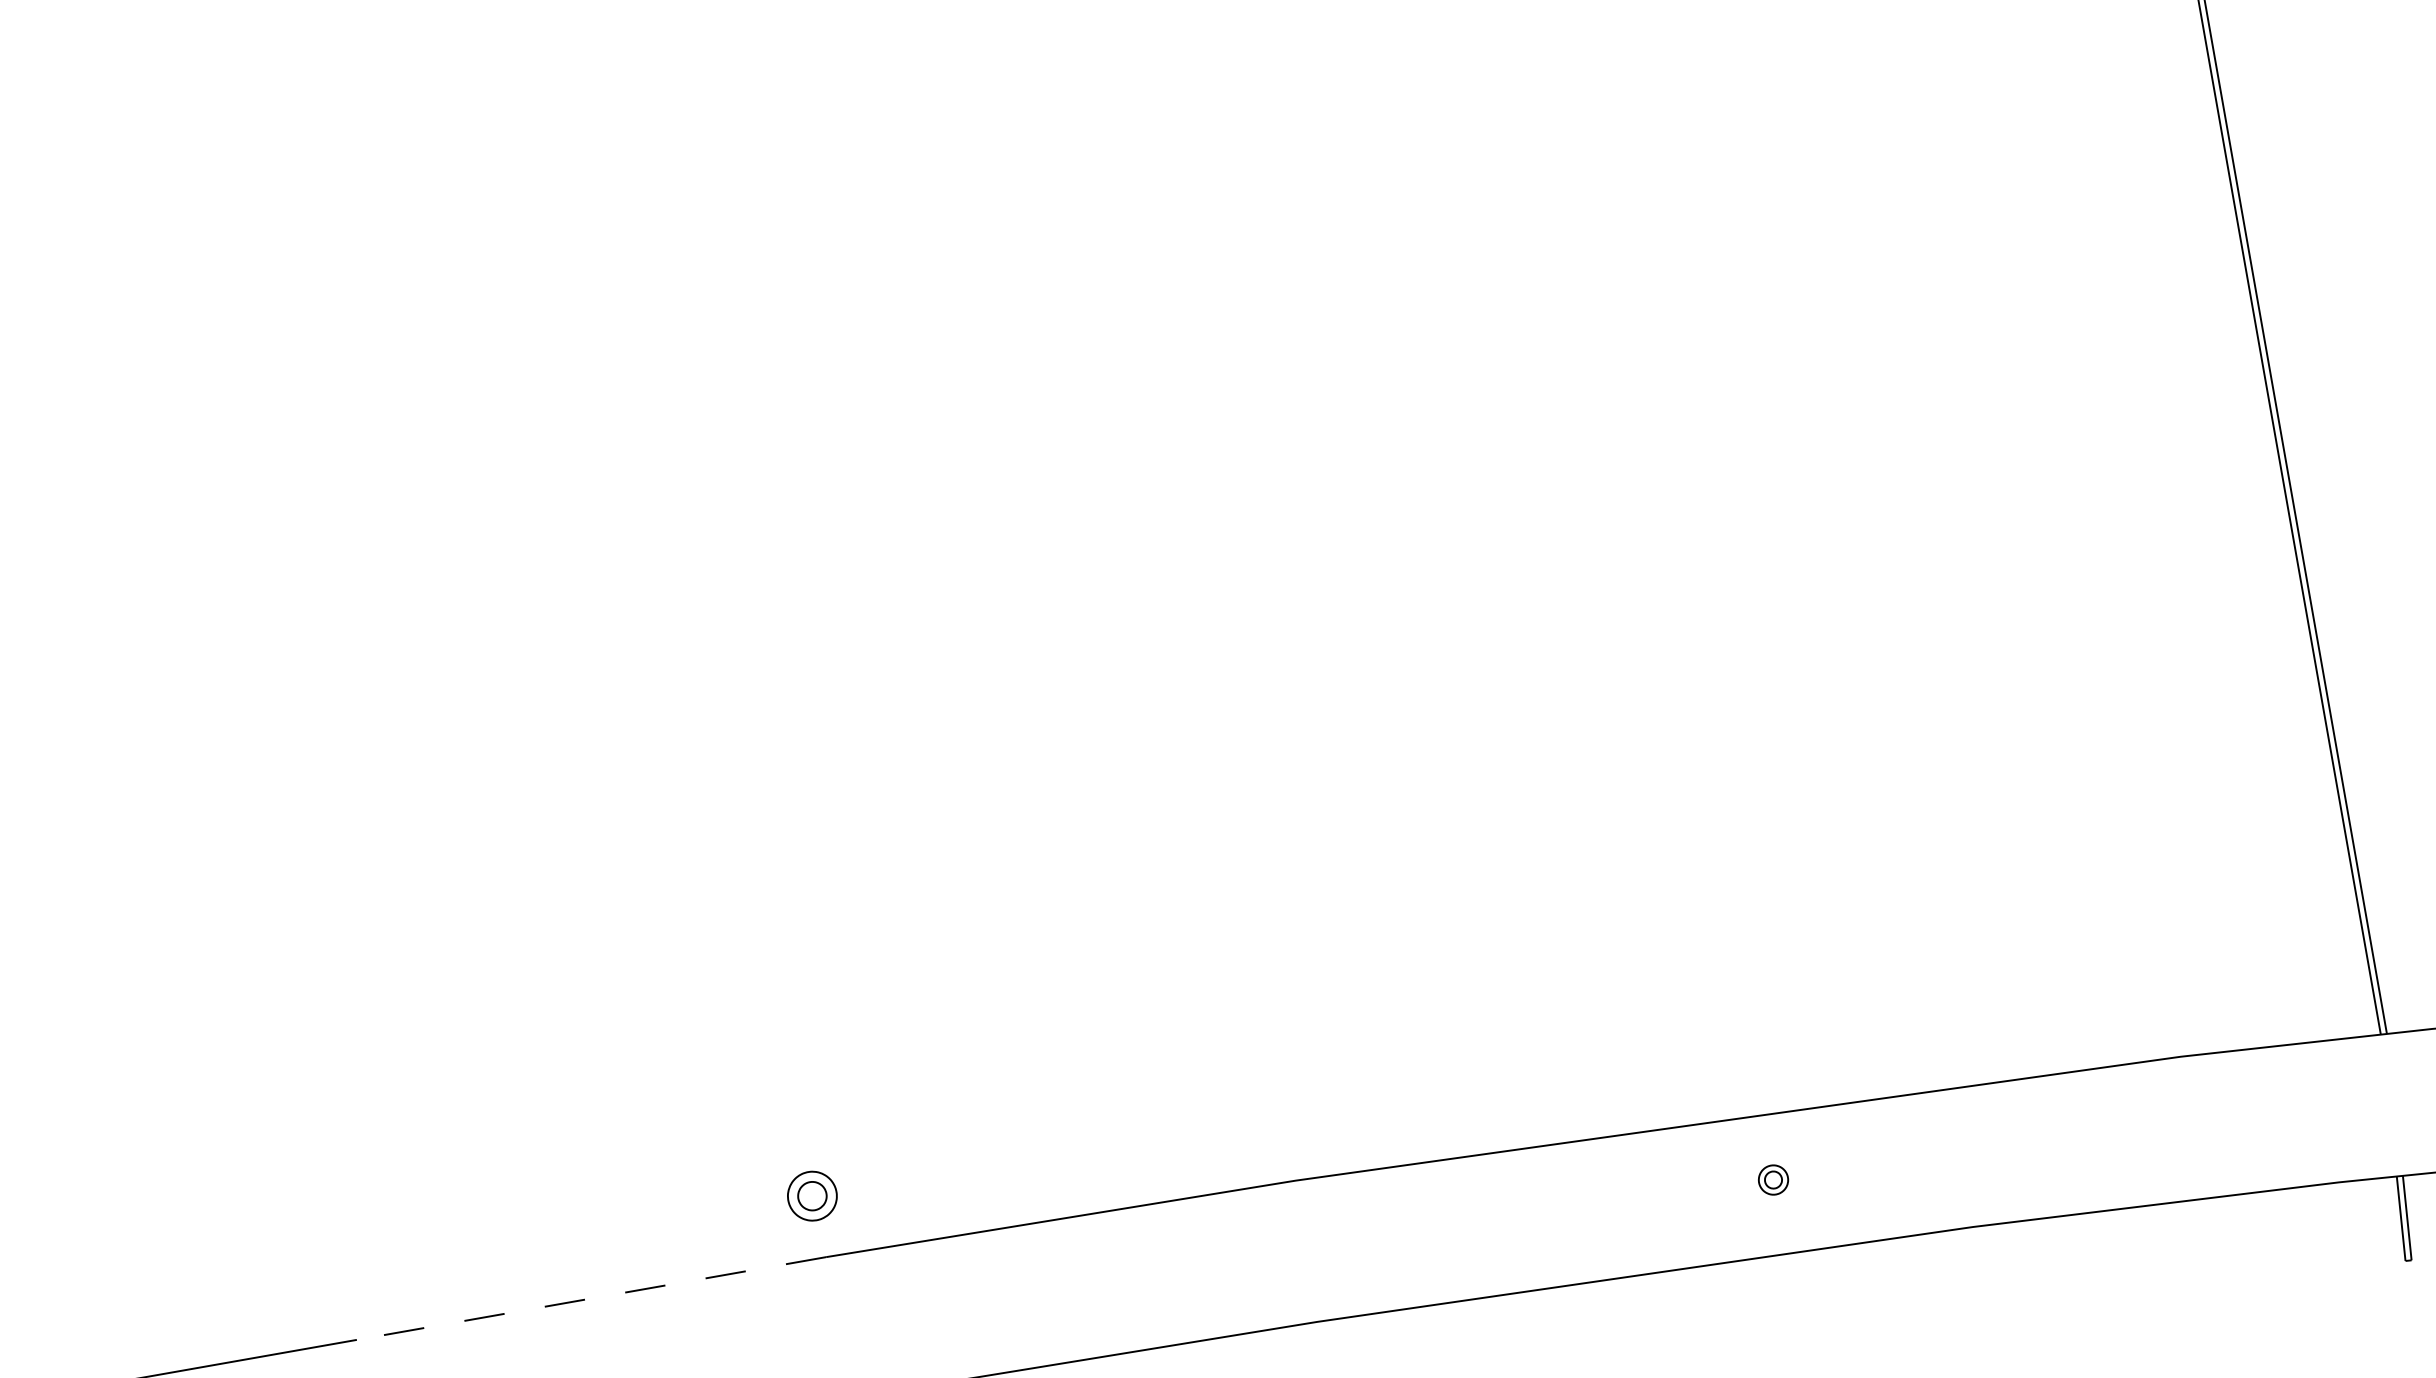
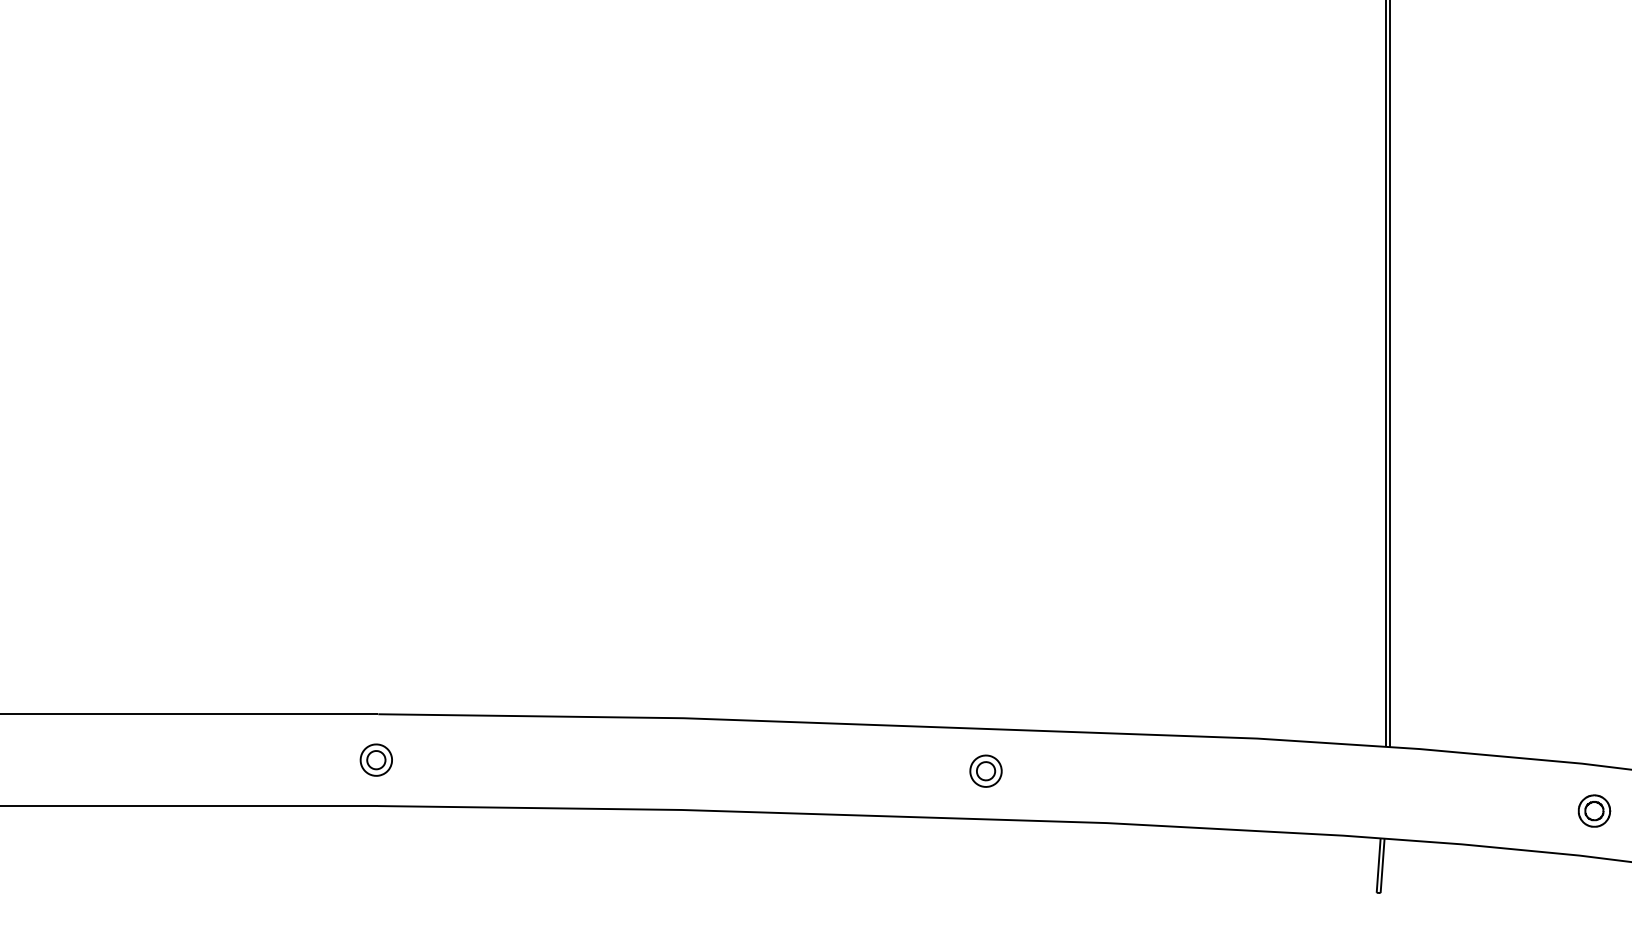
part: (1772, 1179) -> (985, 770), size x1.67
part: (810, 1195) -> (375, 759), moved
line: (590, 1299) -> (224, 714), dashed -> solid

